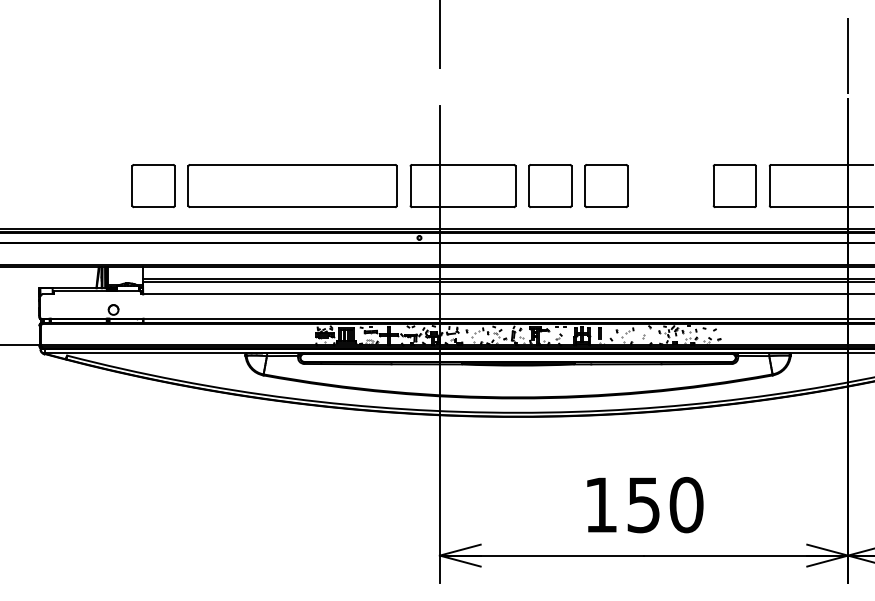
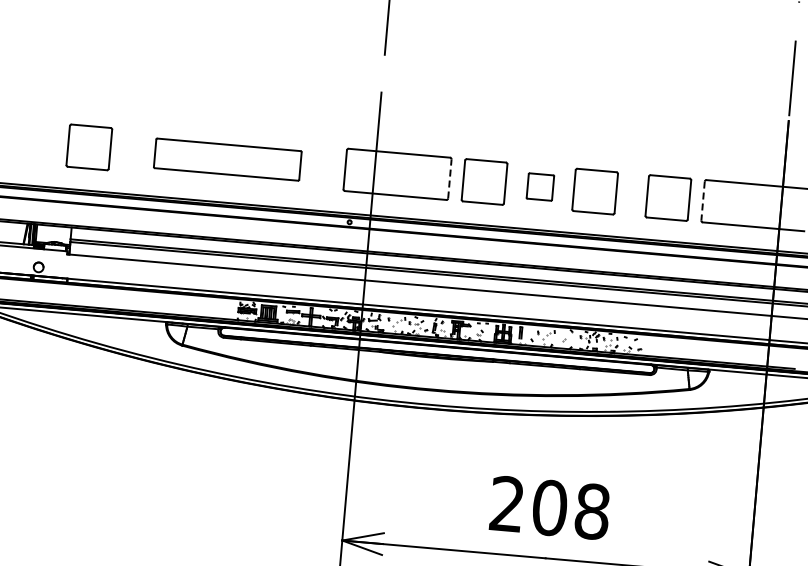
part: (292, 186) -> (227, 159), size x0.7
line: (515, 186) -> (449, 179), solid -> dashed
part: (606, 186) -> (540, 187), size x0.6
part: (661, 186) -> (595, 192), added
line: (769, 186) -> (702, 201), solid -> dashed
text: (643, 504) -> (549, 507), 150 -> 208

